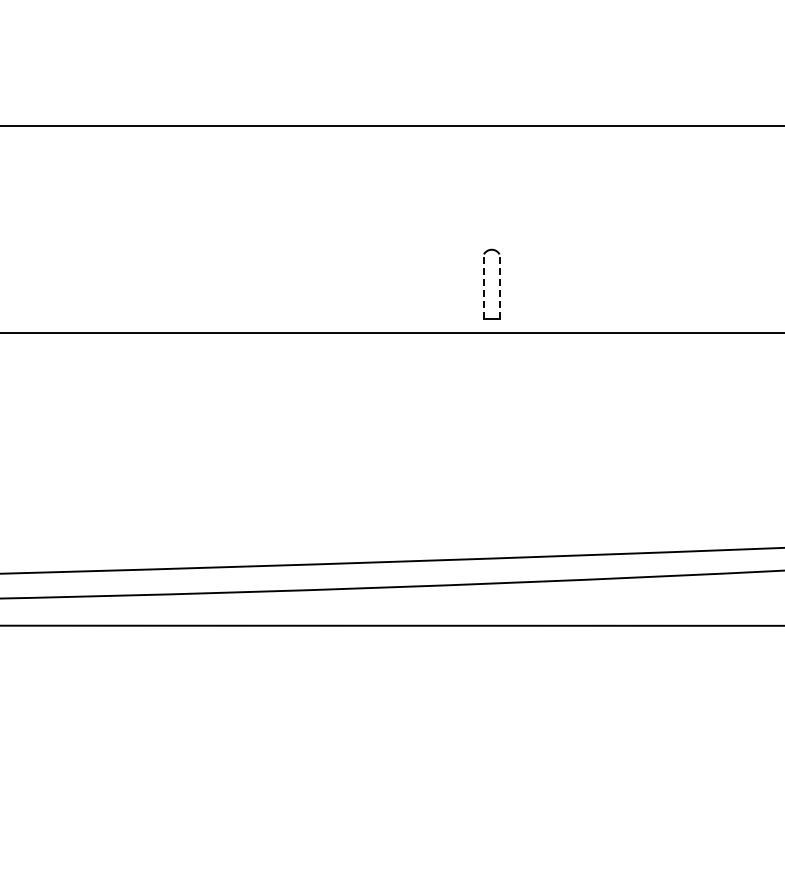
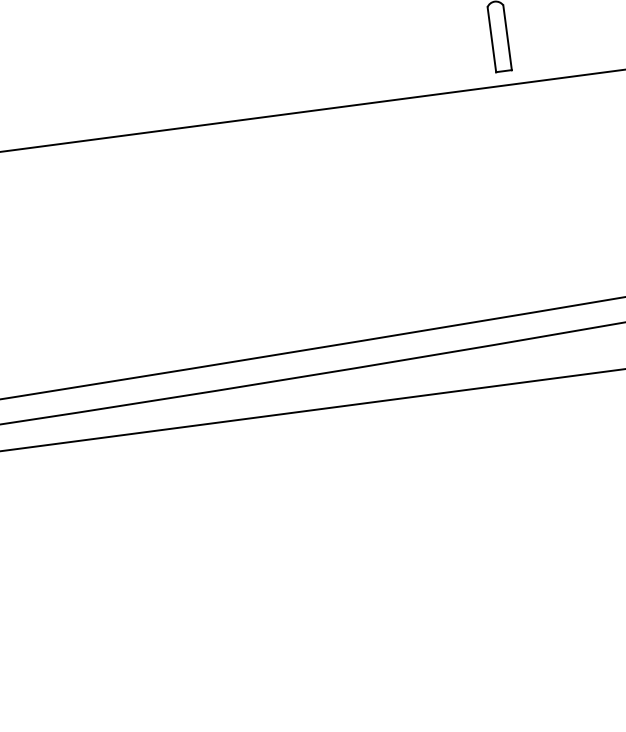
line: (484, 286) -> (492, 39), dashed -> solid
line: (499, 286) -> (507, 37), dashed -> solid

